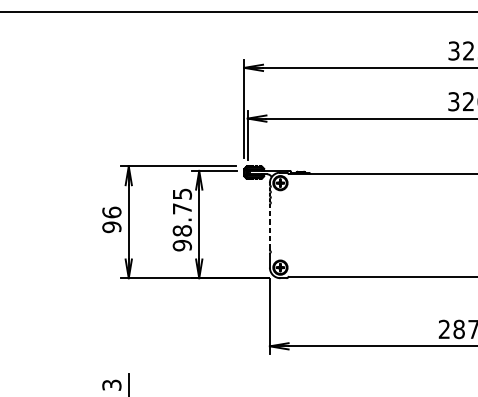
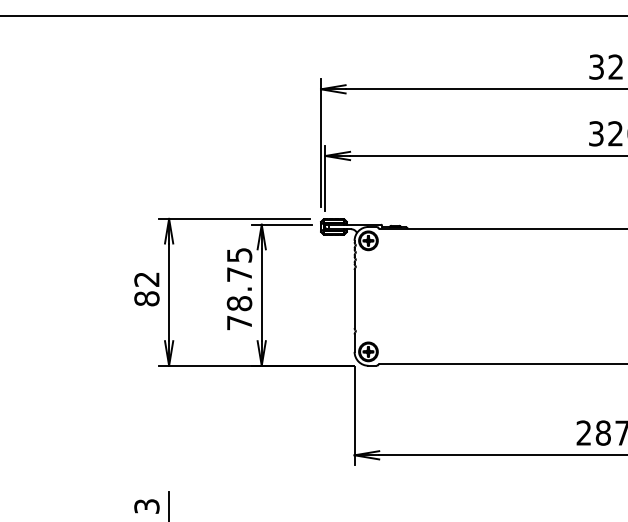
text: (111, 219) -> (146, 288), 96 -> 82
line: (269, 227) -> (354, 298), dashed -> solid
text: (182, 245) -> (239, 322), 98.75 -> 78.75

